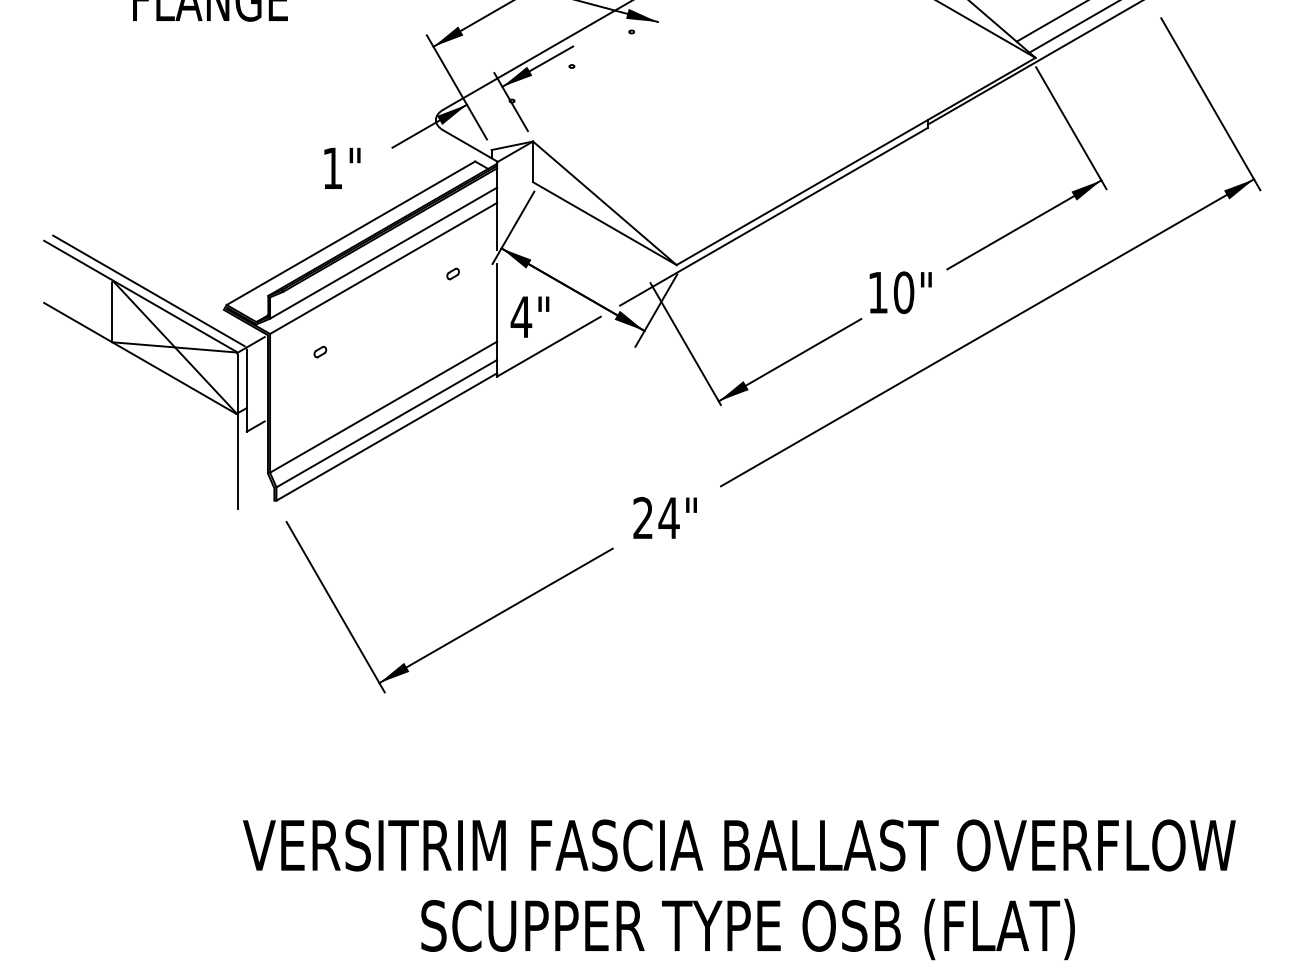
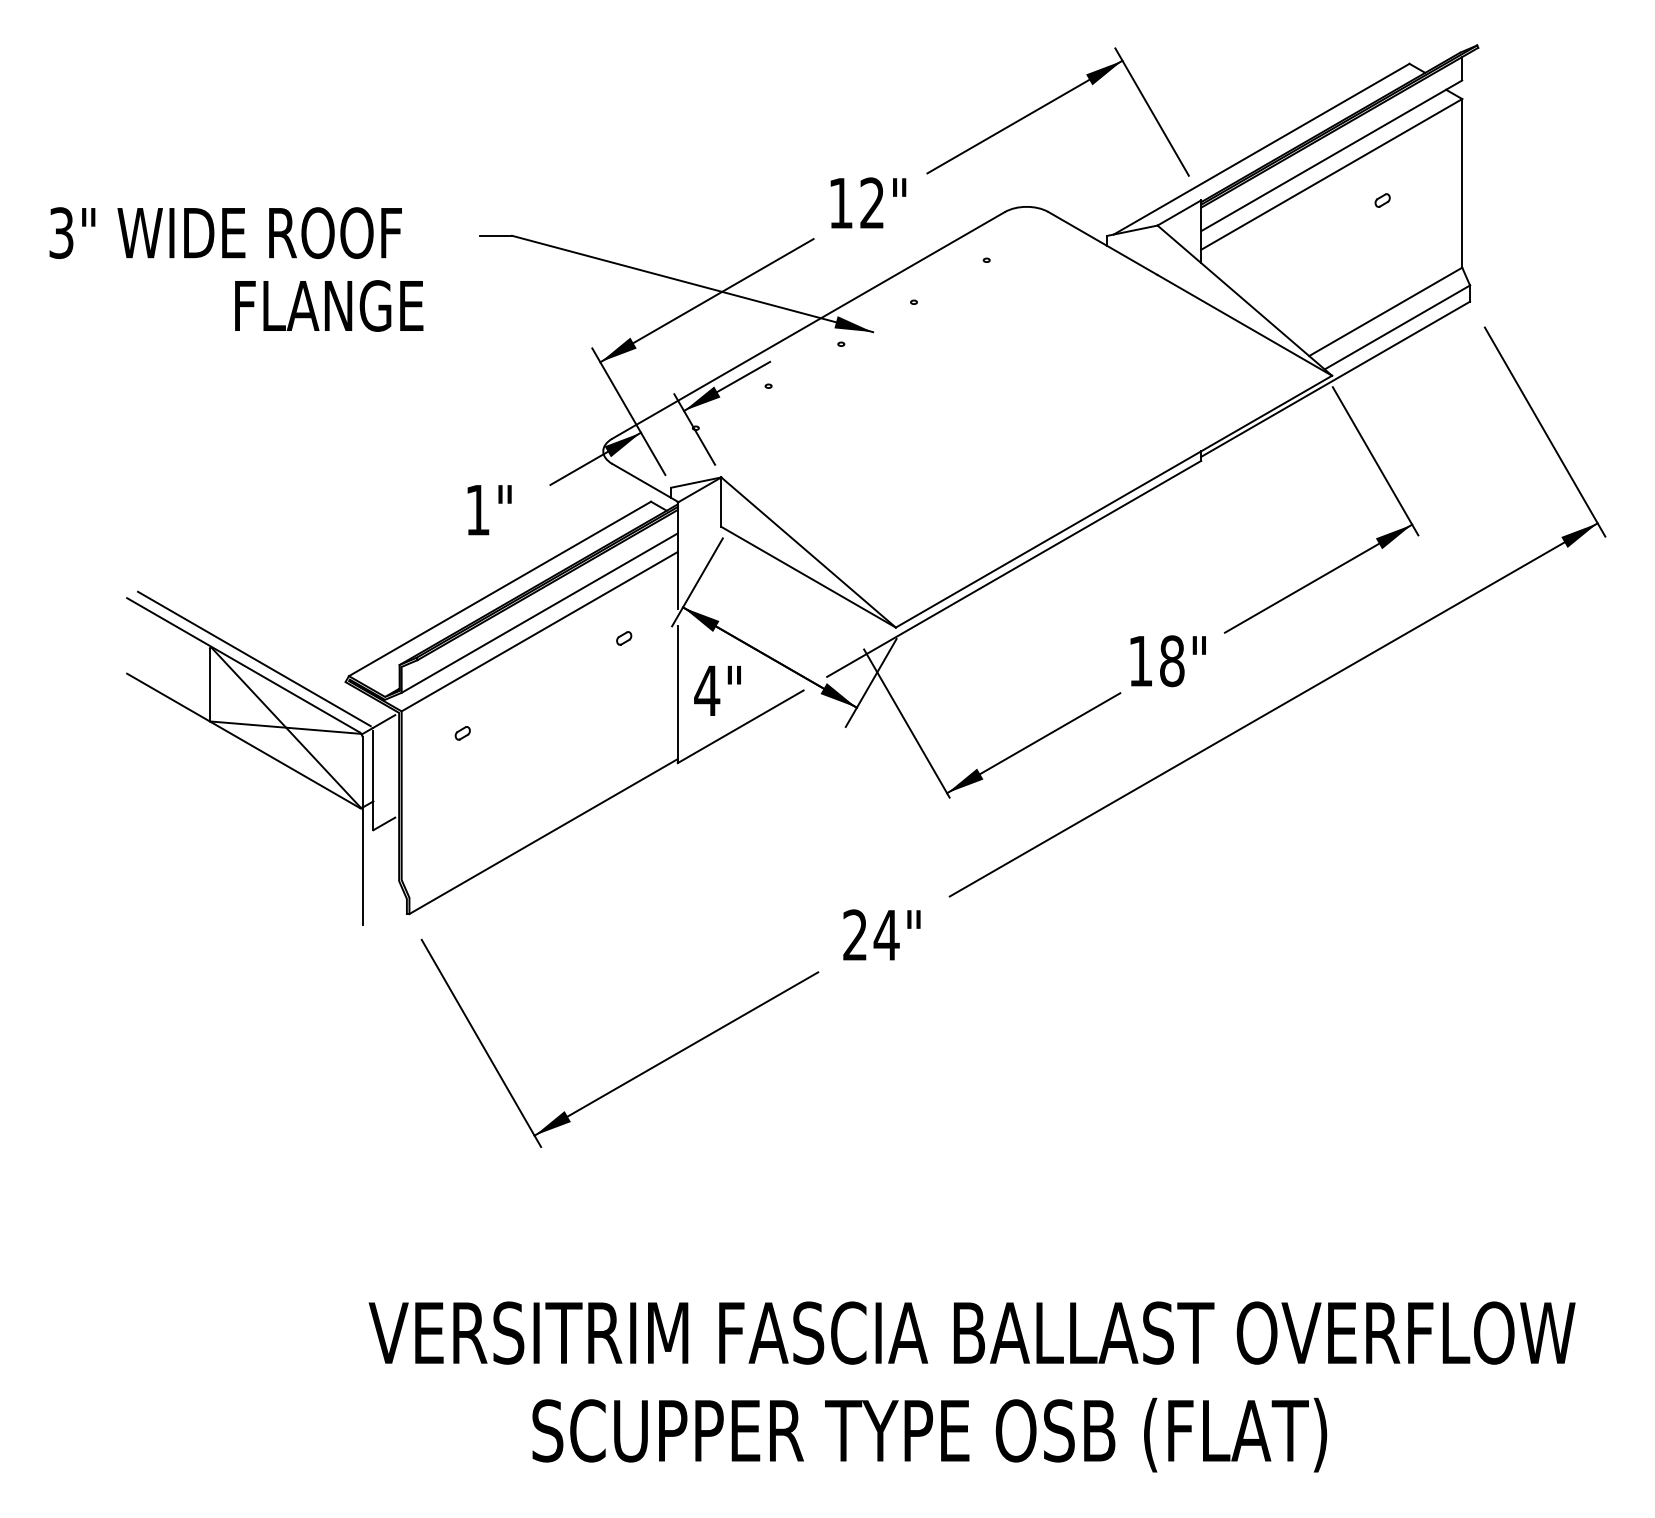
text: (903, 292) -> (1171, 660), 10" -> 18"
line: (383, 407) -> (539, 800), removed
line: (386, 422) -> (543, 819), removed
text: (747, 928) -> (929, 1434), moved

